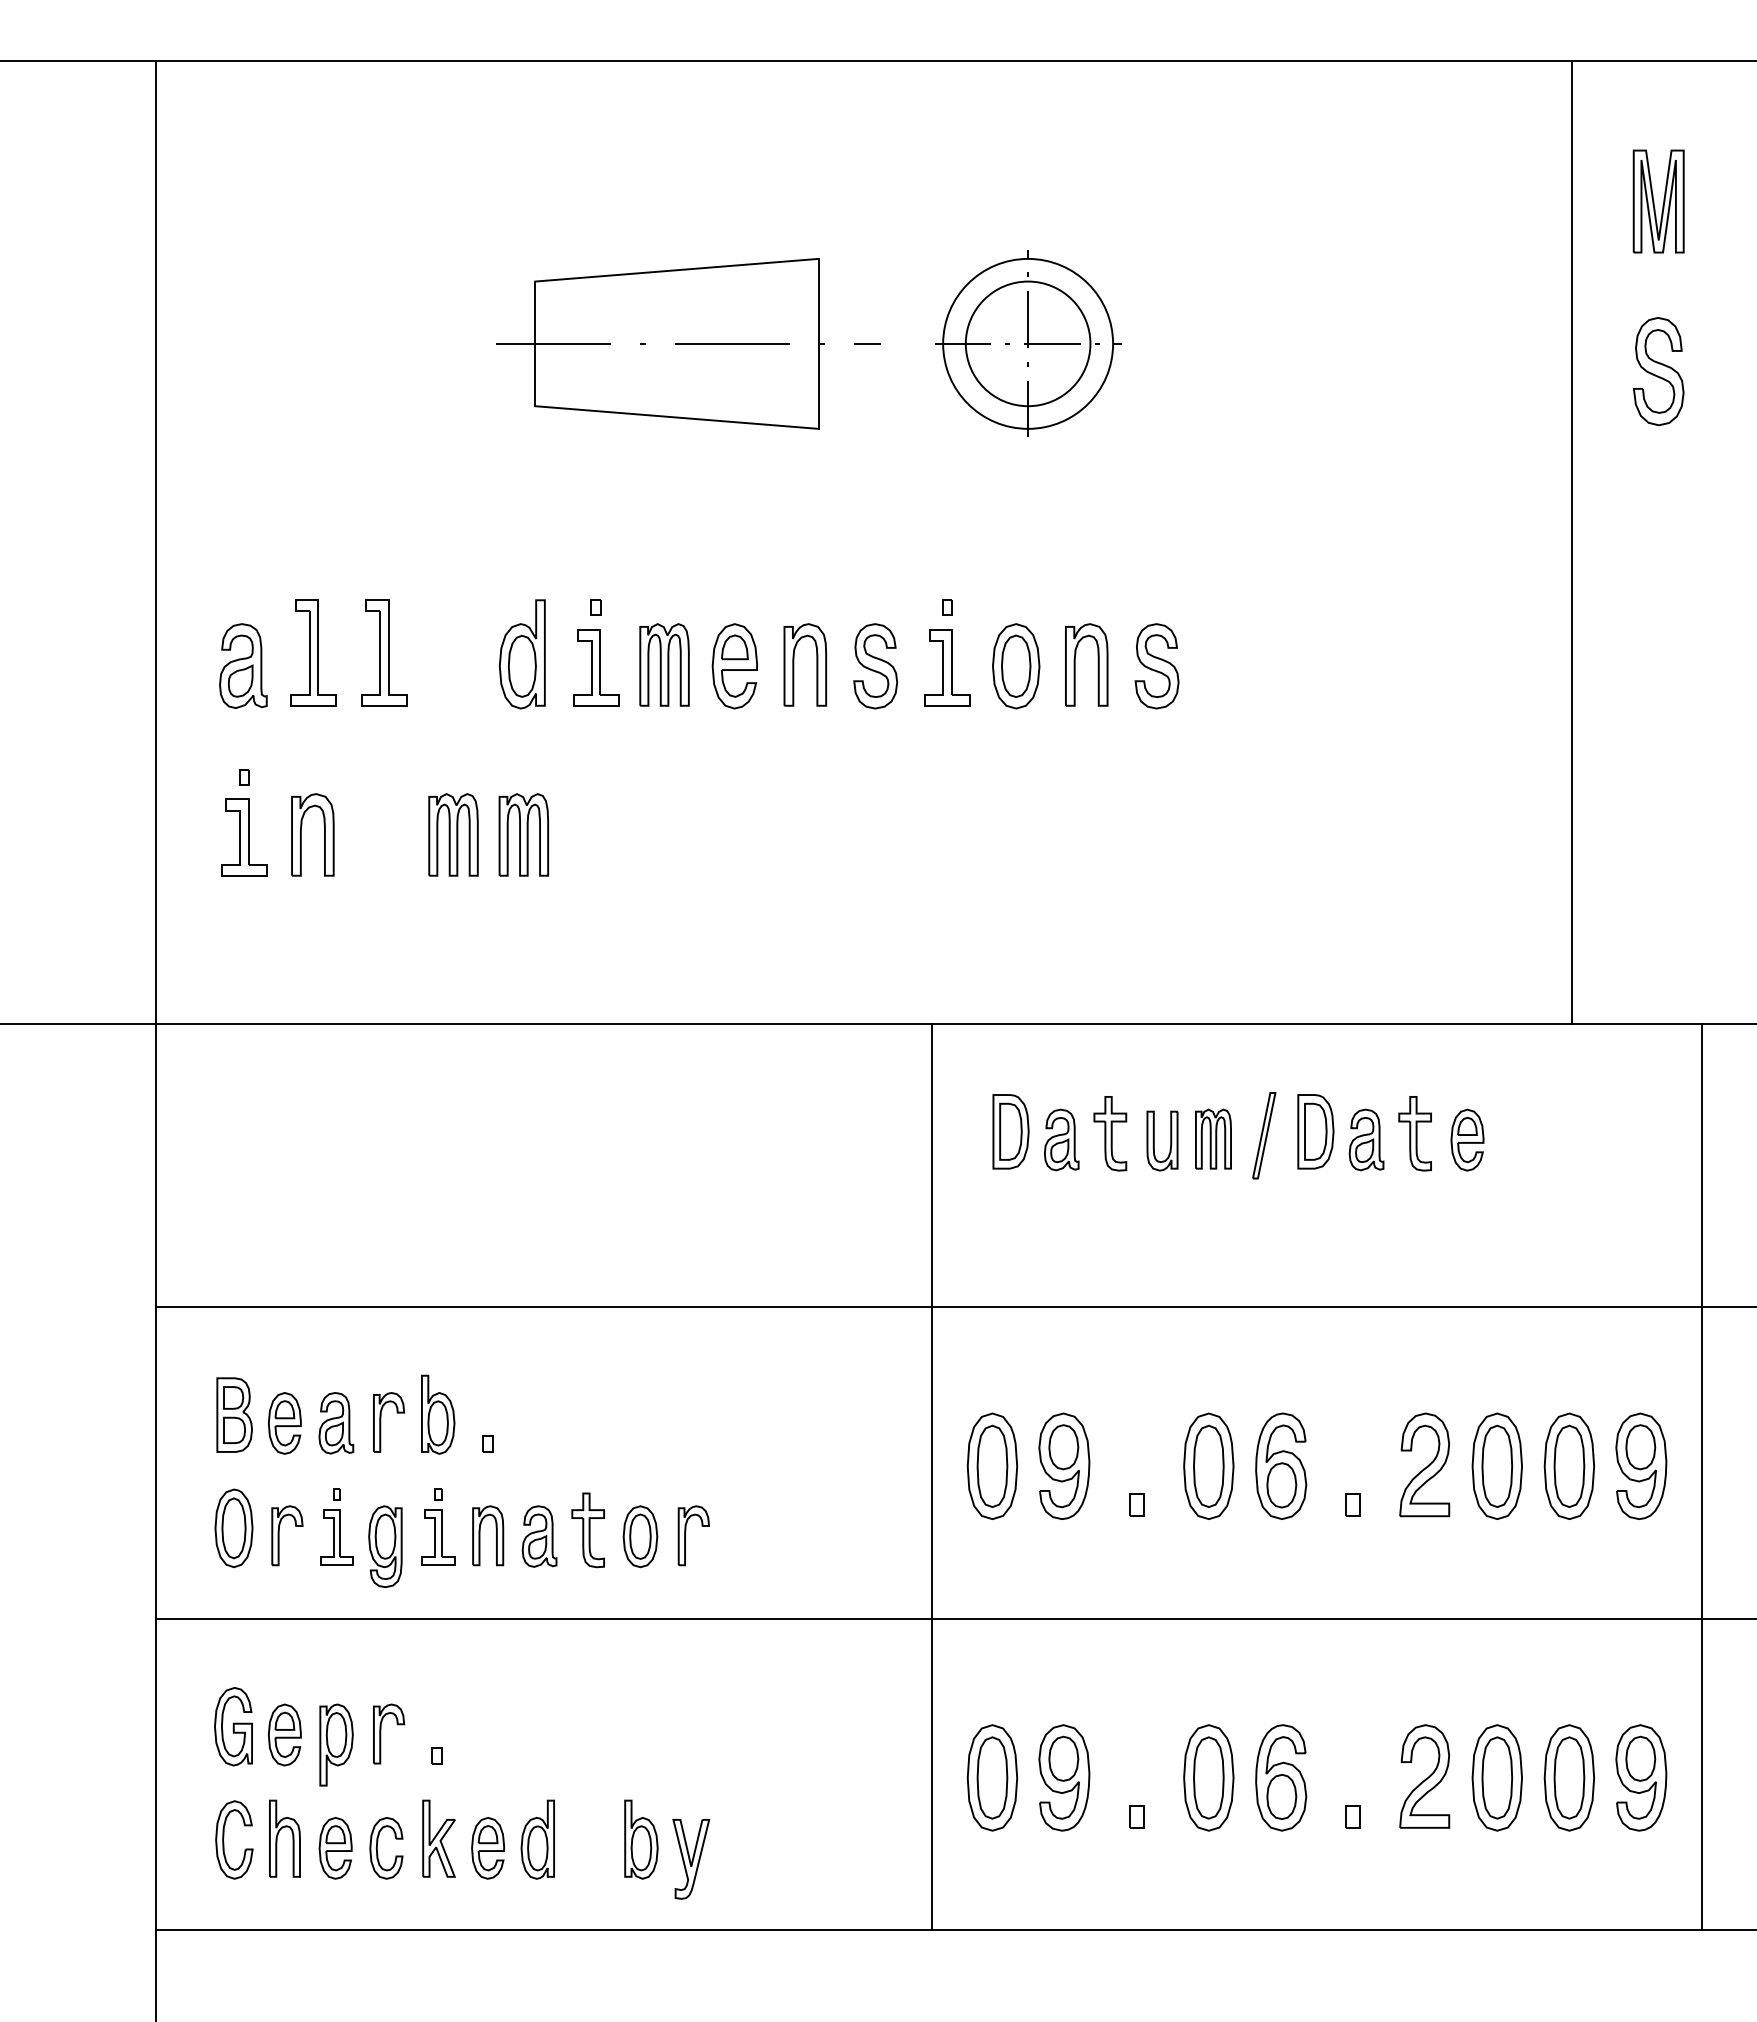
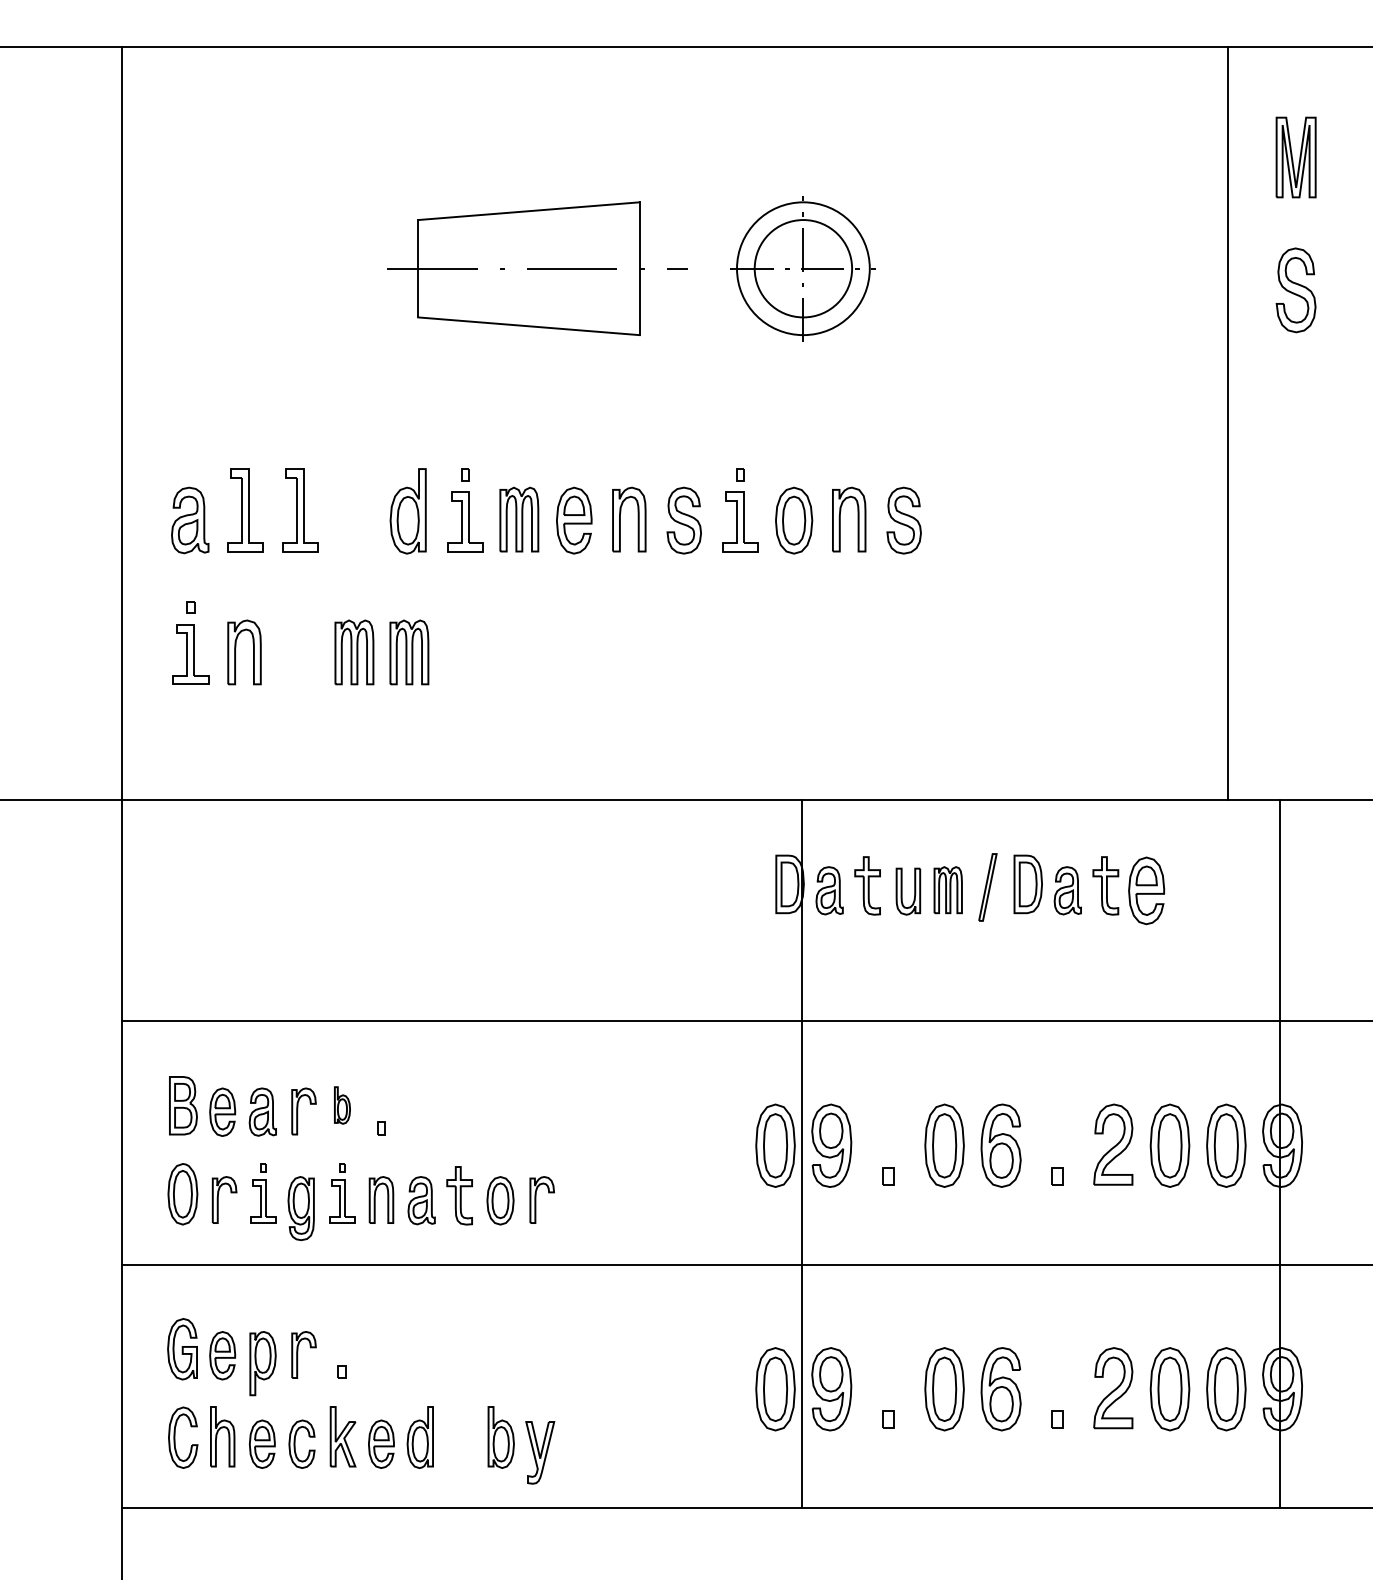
part: (1467, 1139) -> (1146, 890), size x1.4
part: (438, 1414) -> (342, 1105), size x0.6
line: (932, 1476) -> (802, 1153), moved
line: (1702, 1476) -> (1280, 1153), moved

